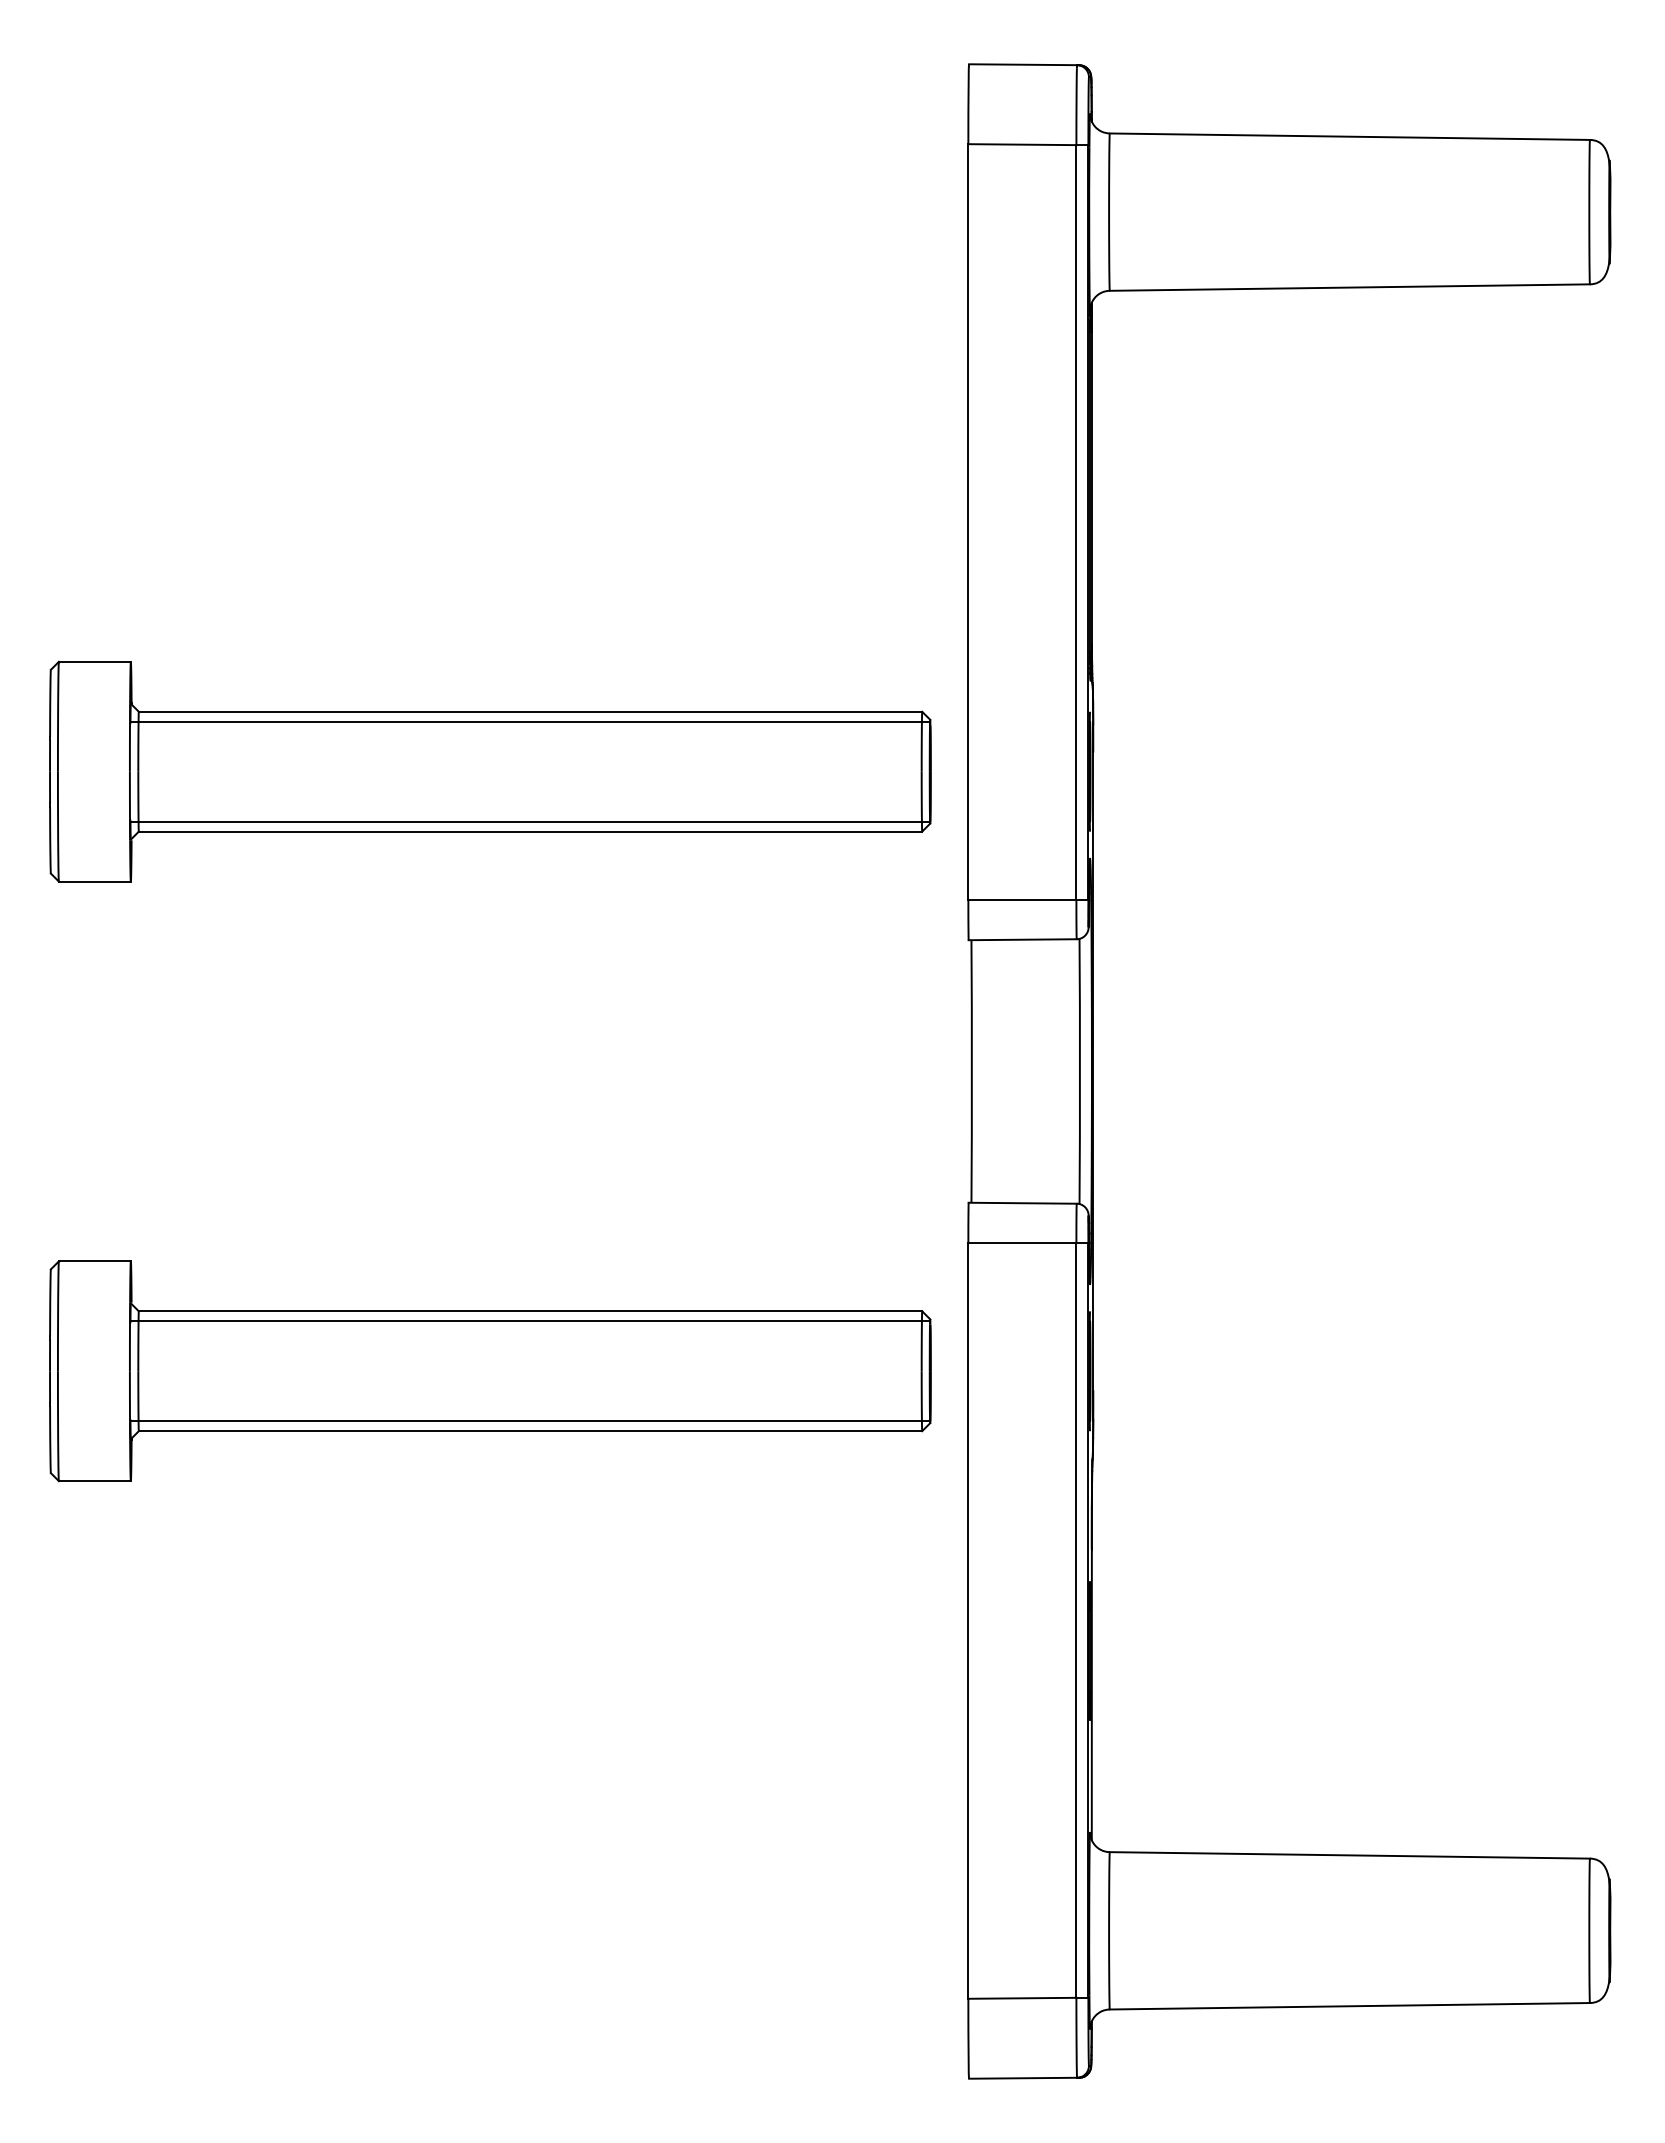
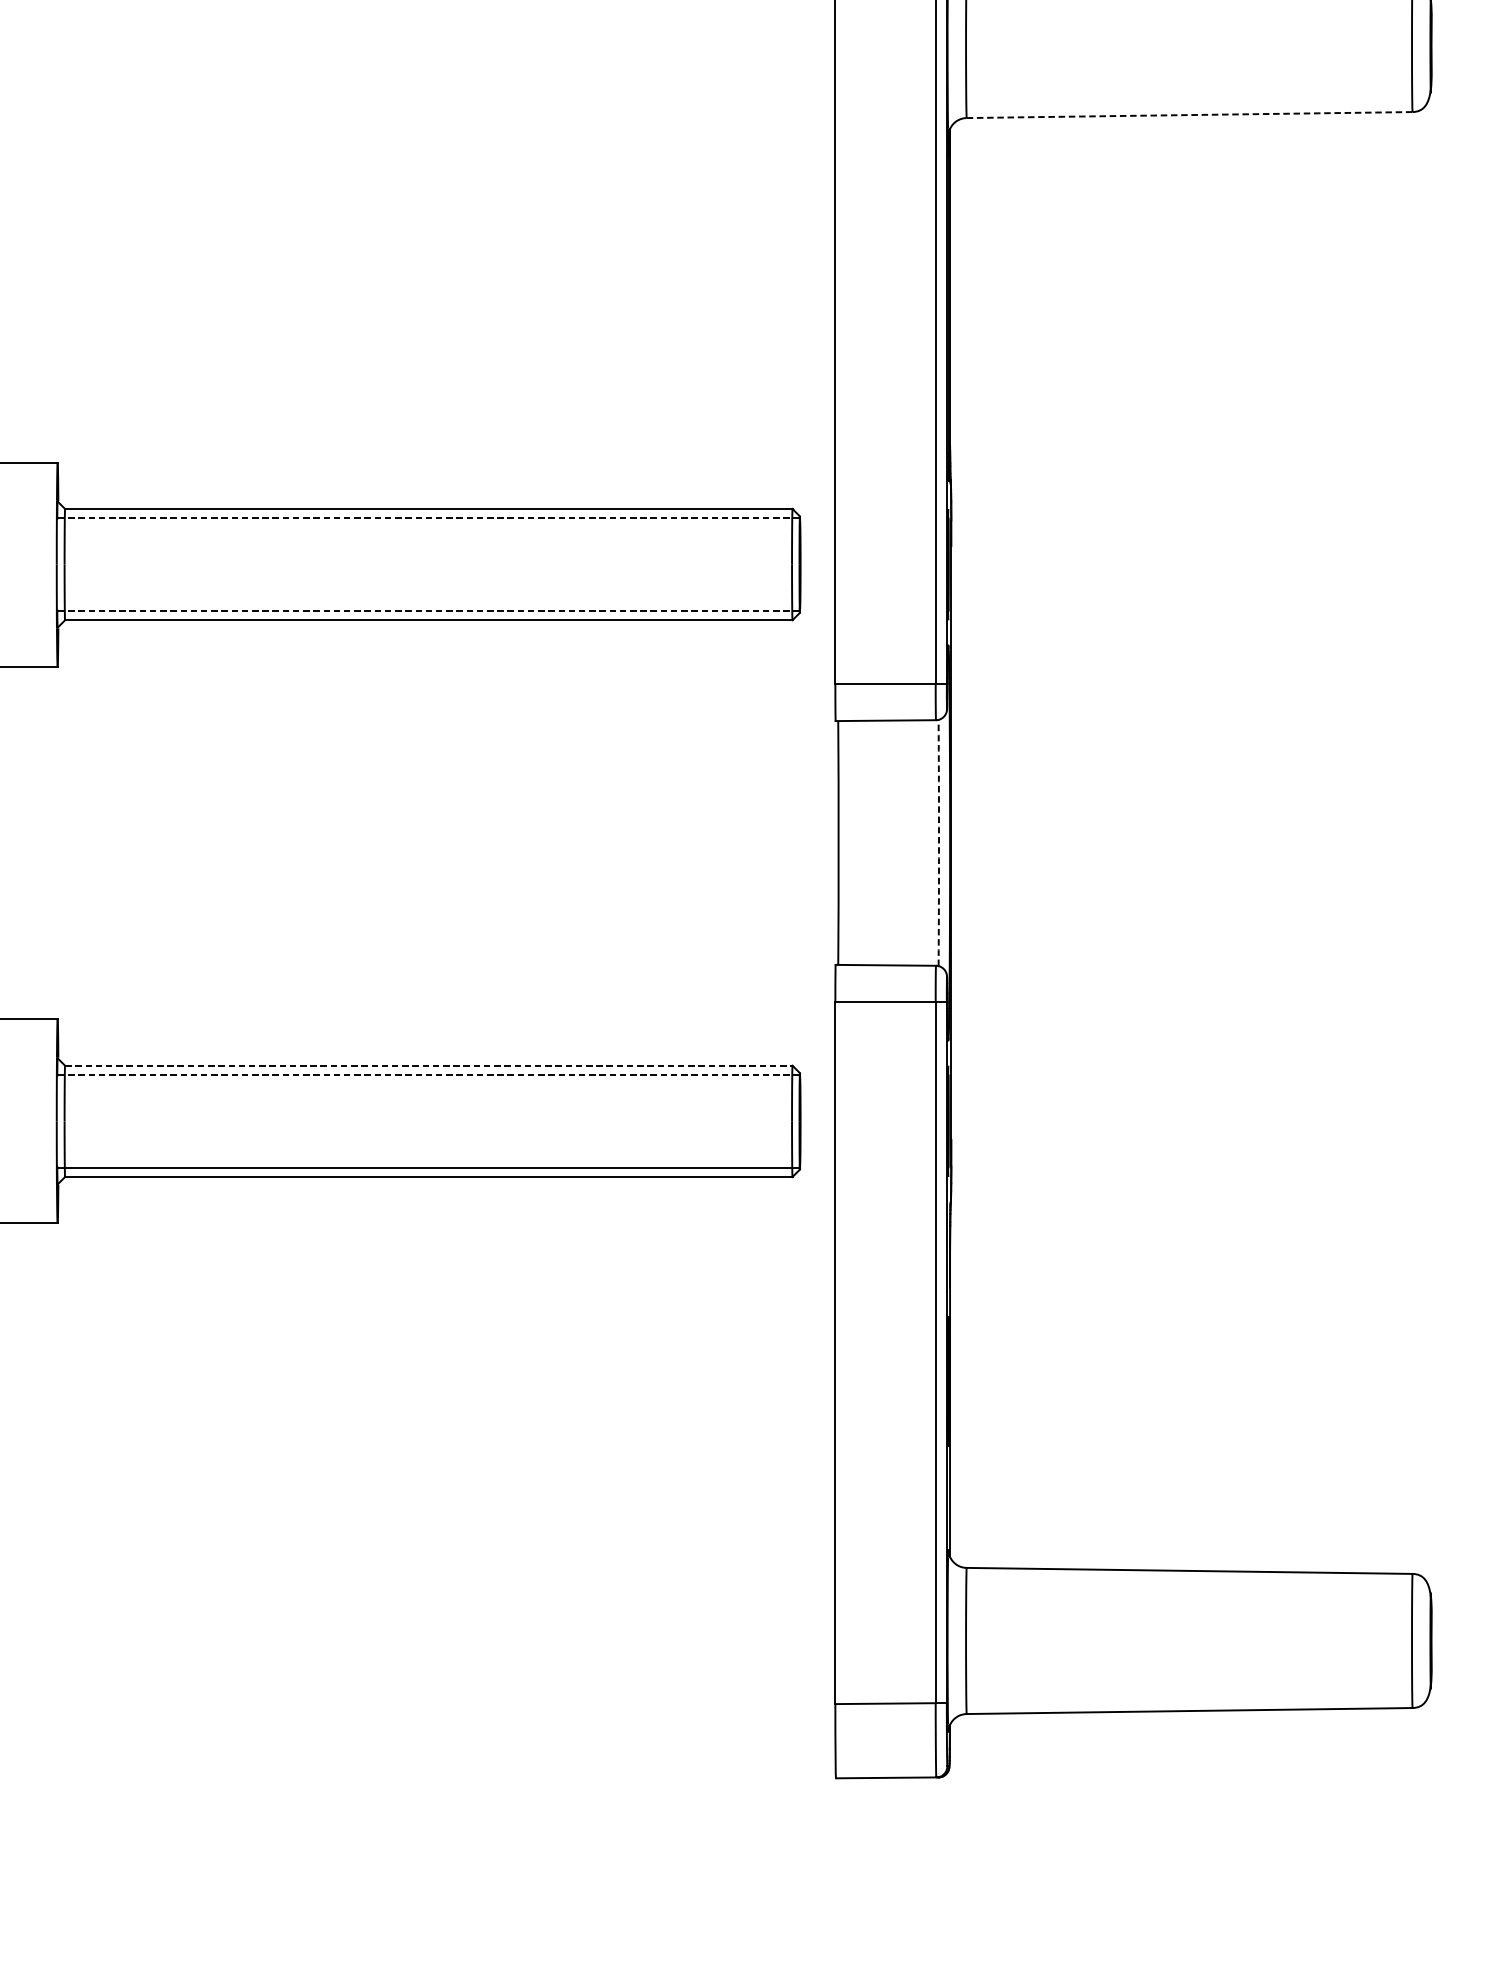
line: (1350, 287) -> (1190, 114), solid -> dashed
line: (530, 721) -> (428, 517), solid -> dashed
line: (530, 821) -> (428, 610), solid -> dashed
arc: (1079, 1071) -> (938, 843), solid -> dashed
line: (530, 1311) -> (428, 1065), solid -> dashed
line: (530, 1321) -> (428, 1075), solid -> dashed

